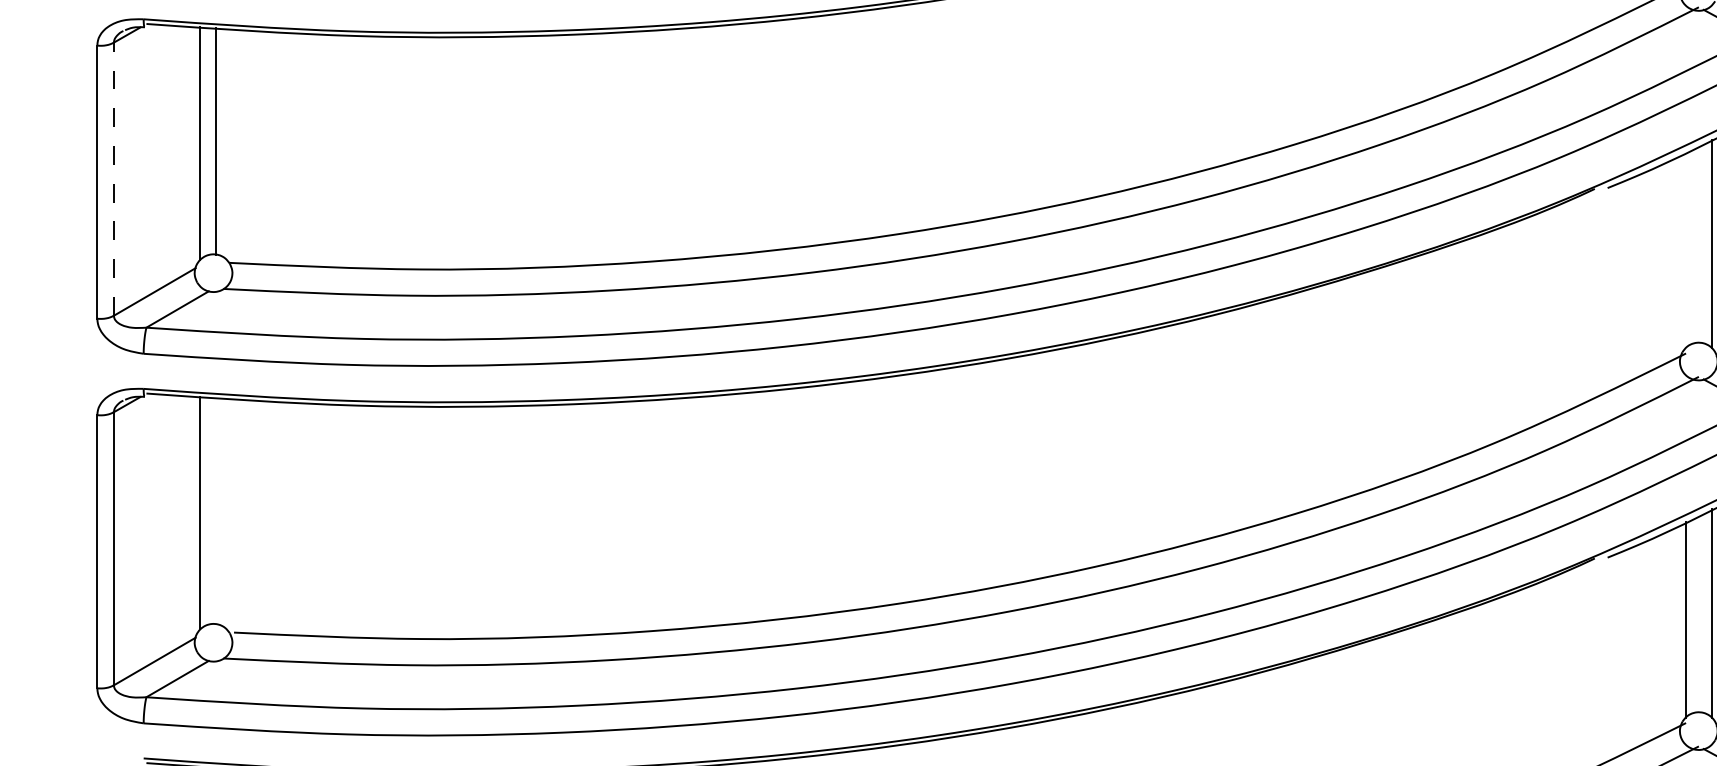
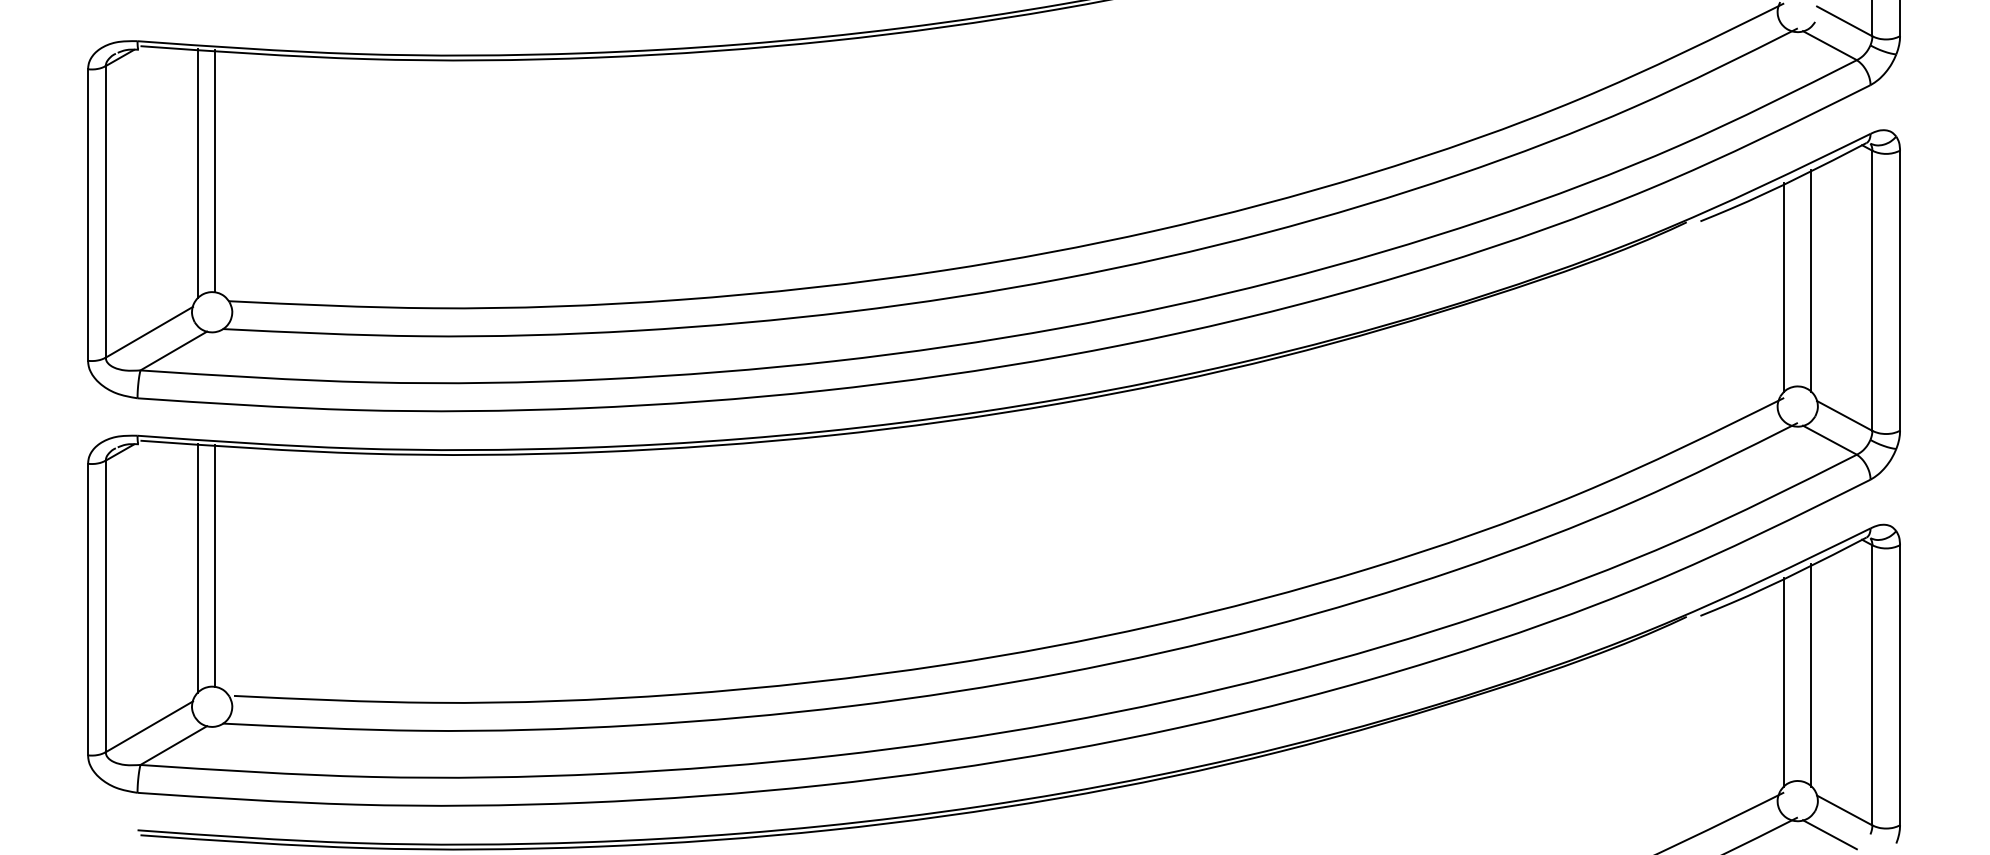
line: (113, 178) -> (105, 211), dashed -> solid
line: (1686, 250) -> (1784, 287), added
line: (215, 510) -> (214, 565), added

